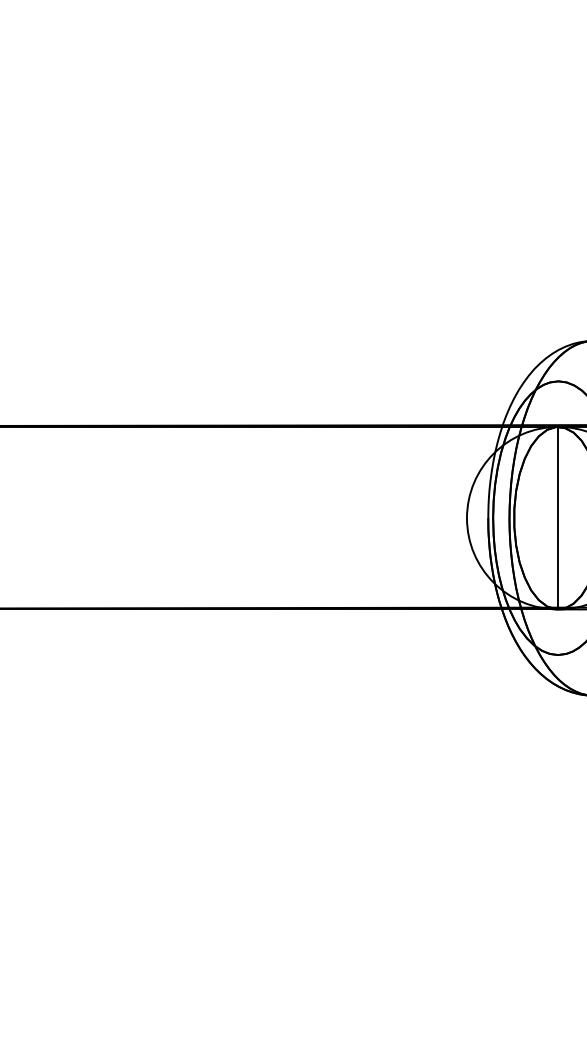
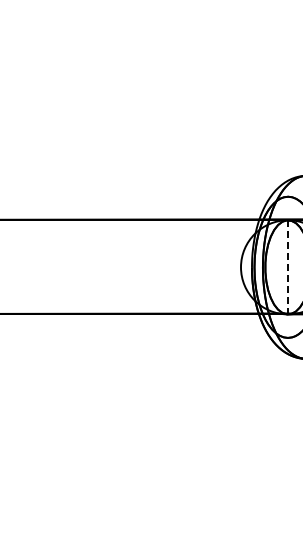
line: (559, 518) -> (288, 267), solid -> dashed

